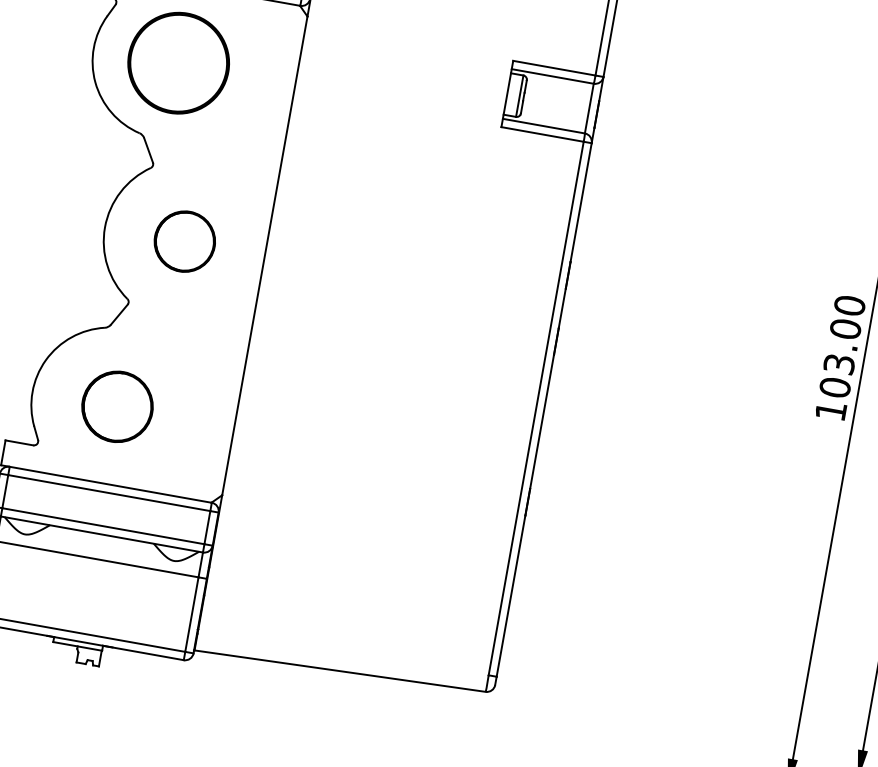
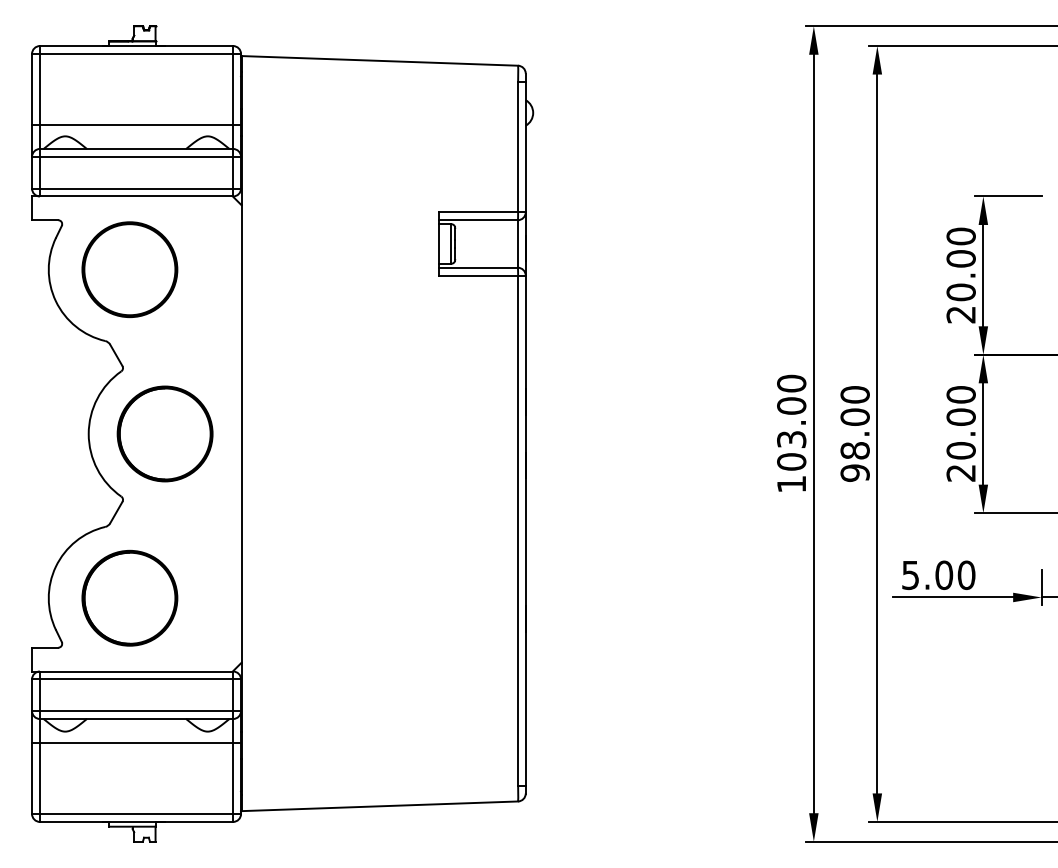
part: (184, 241) -> (164, 433), size x1.67
part: (117, 406) -> (129, 597), size x1.43

